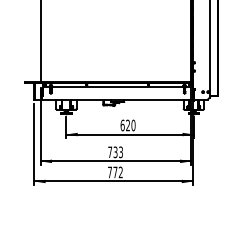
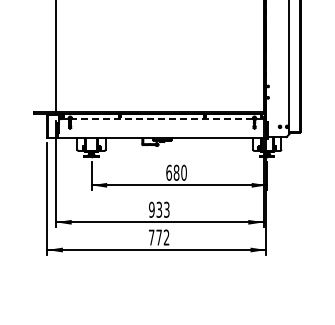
line: (117, 86) -> (161, 119), solid -> dashed
text: (128, 125) -> (176, 172), 620 -> 680
text: (109, 152) -> (151, 209), 733 -> 933

